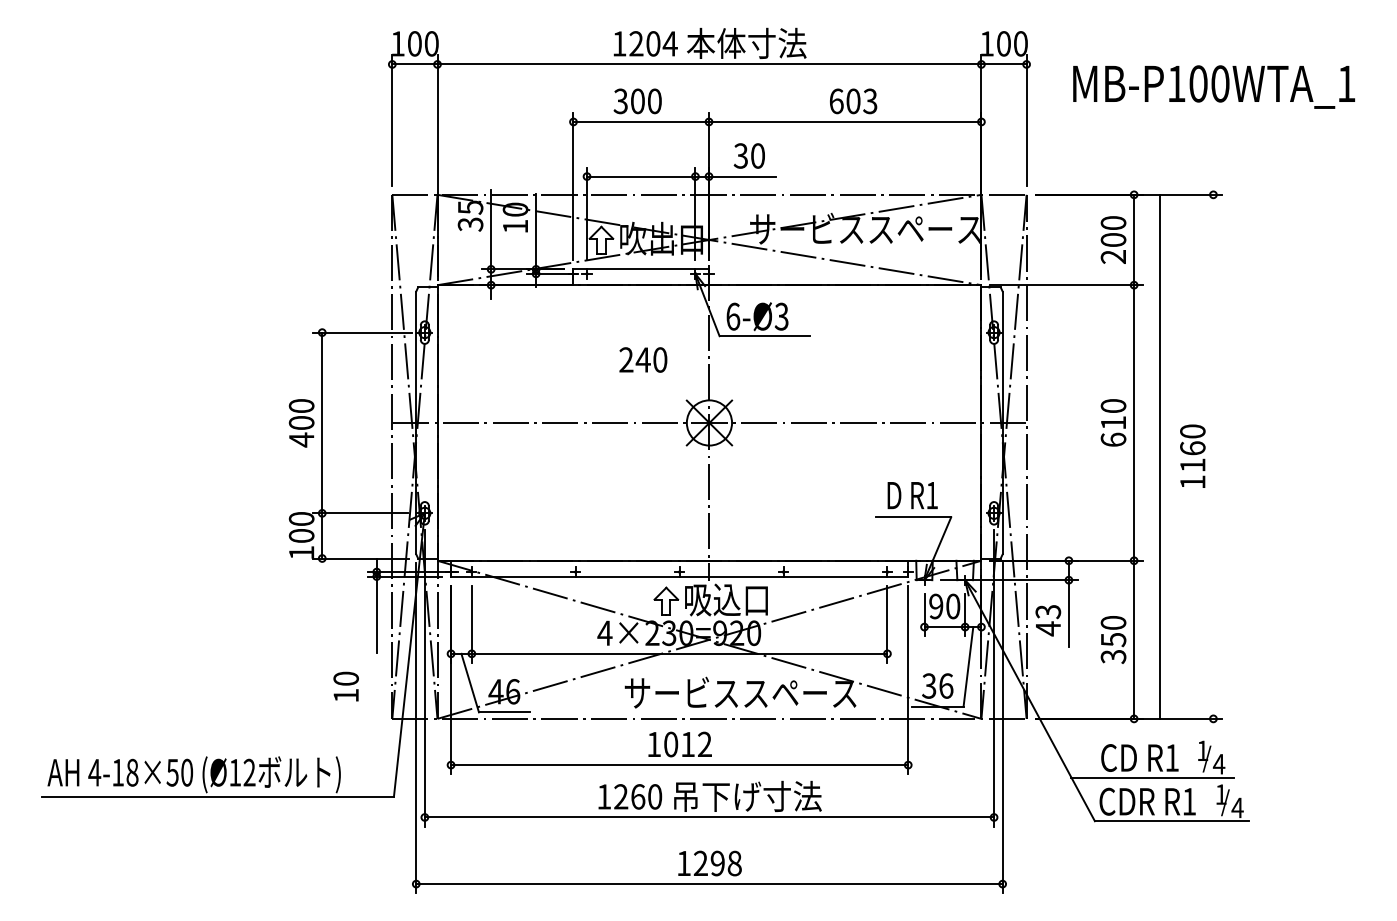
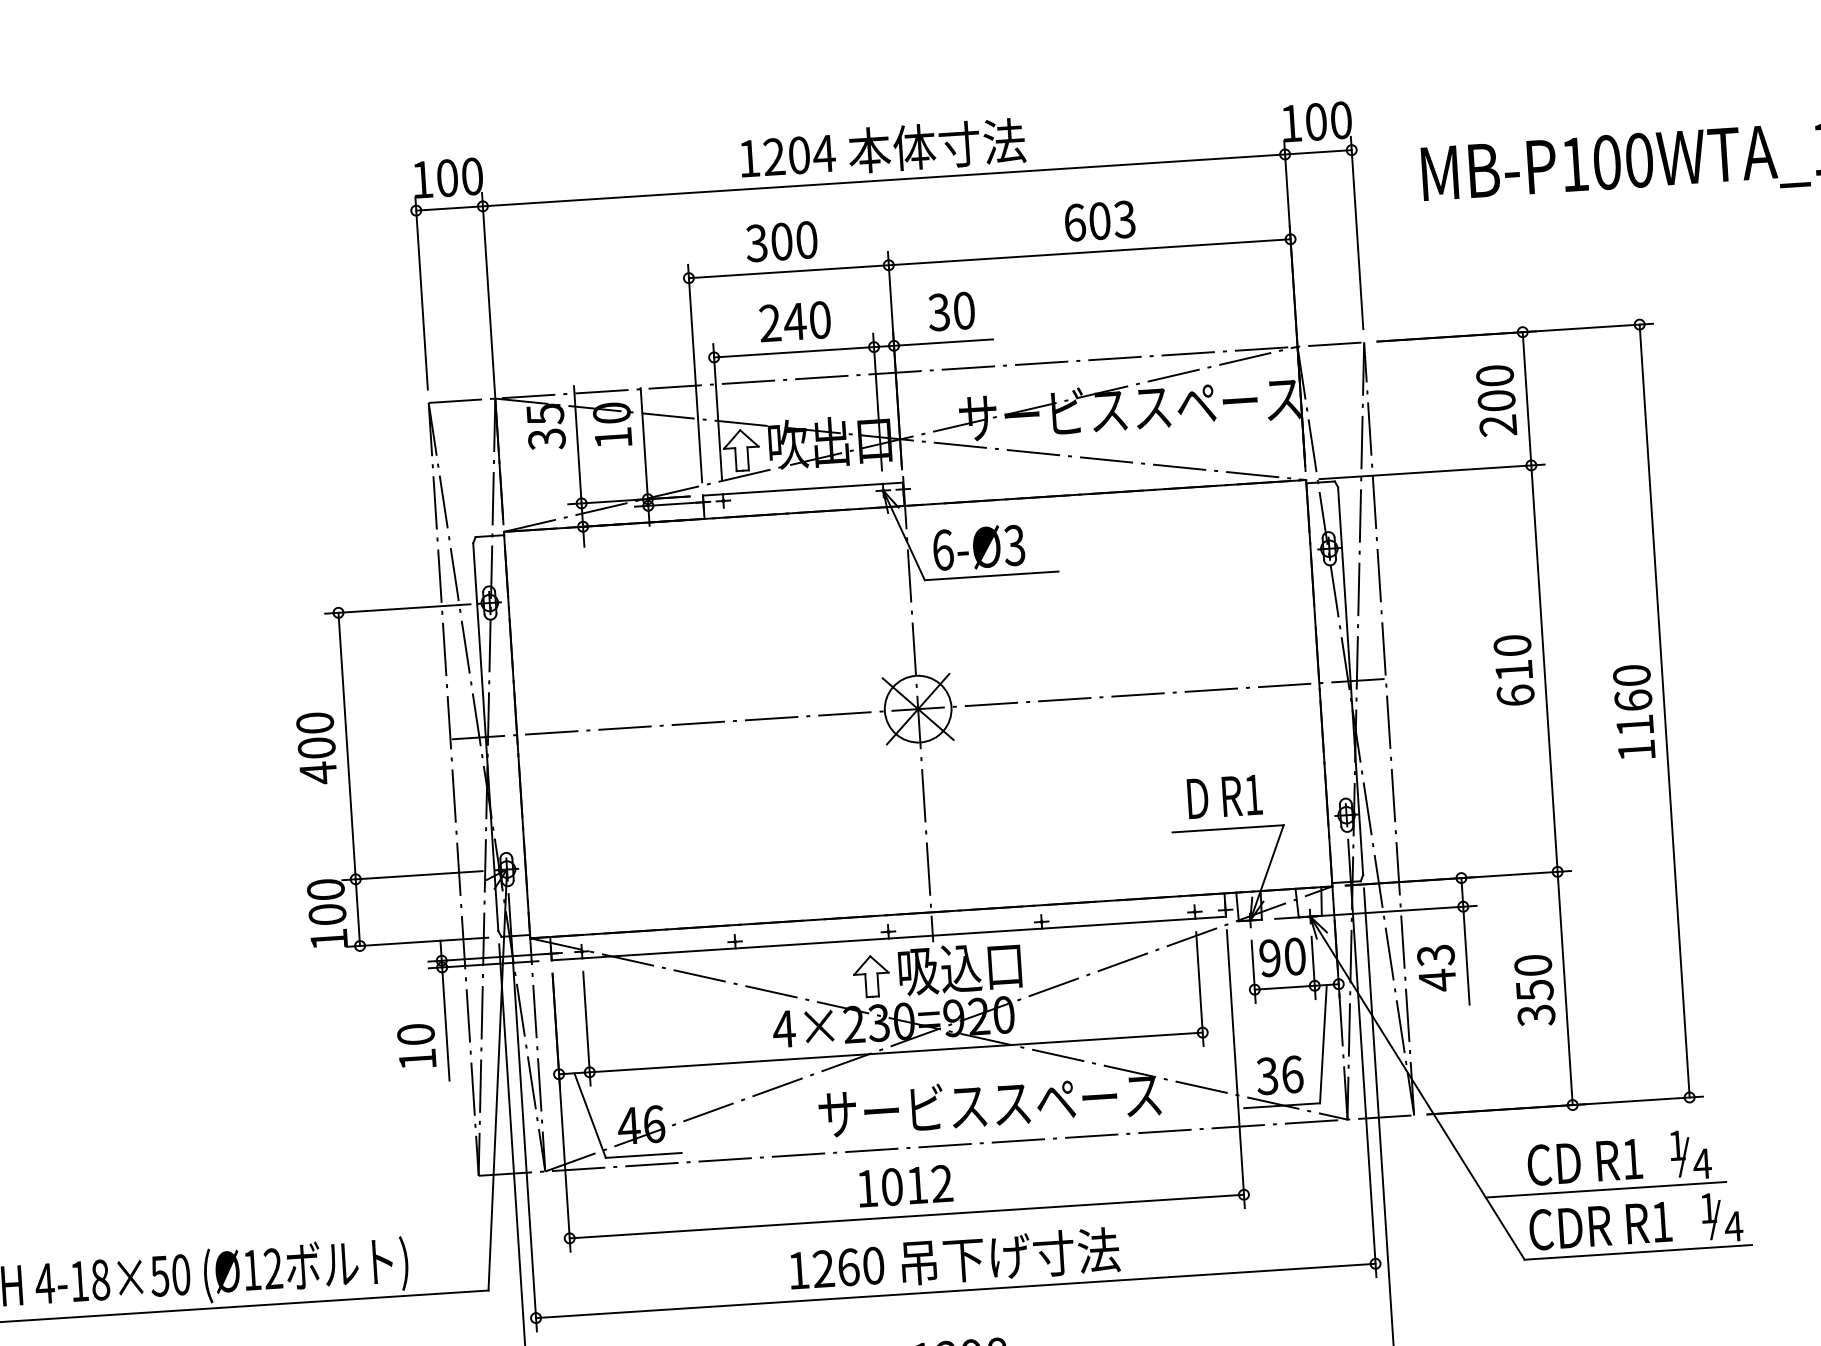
text: (643, 359) -> (795, 320), moved
line: (1160, 456) -> (1664, 710), moved
text: (345, 686) -> (415, 1046), moved

